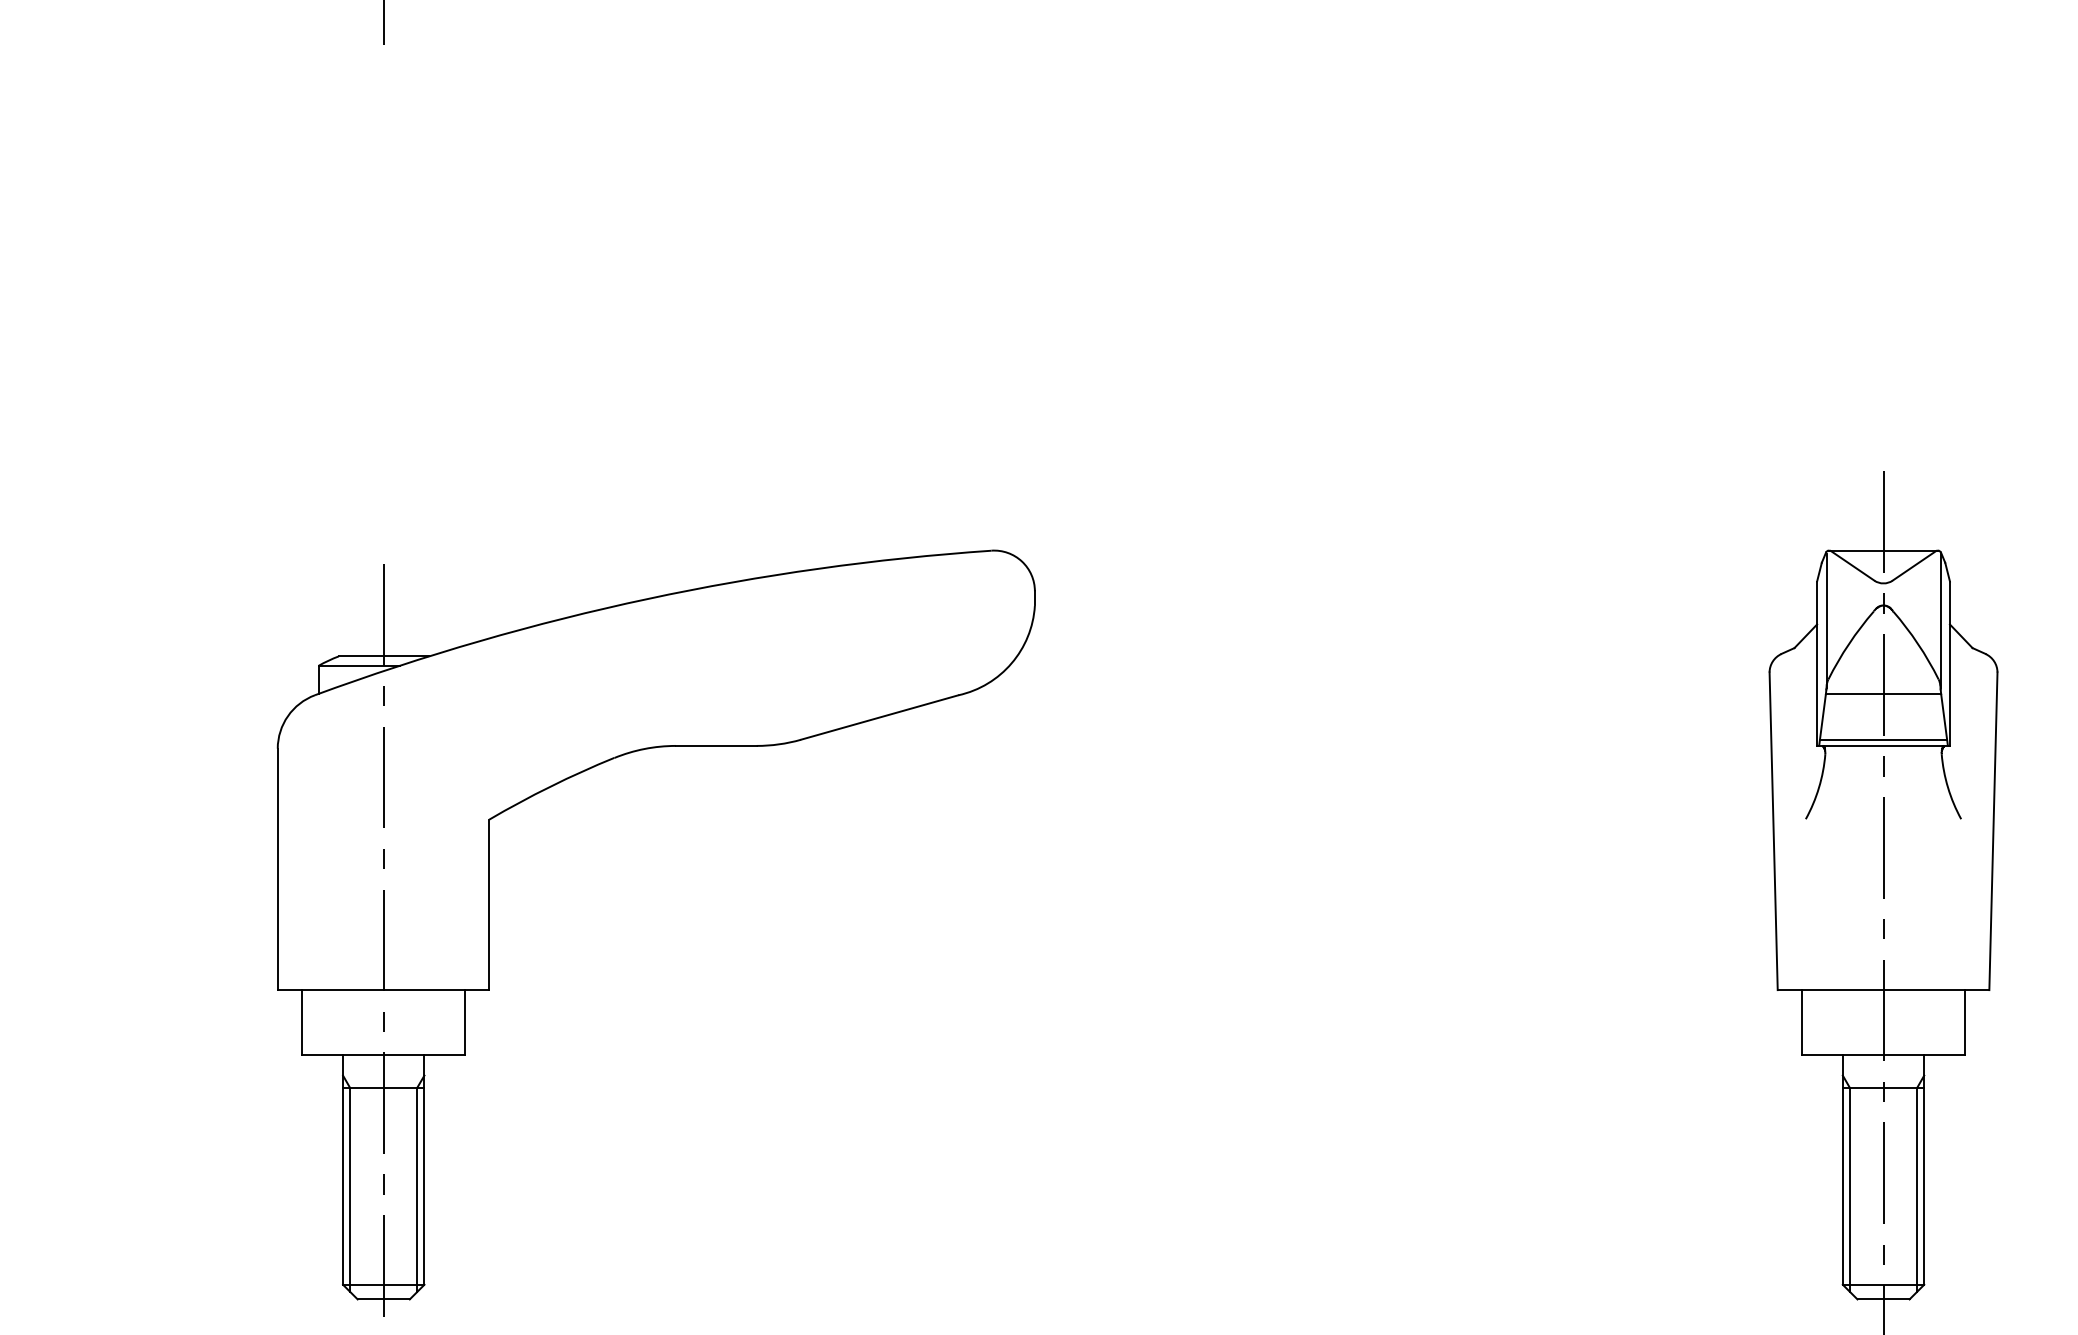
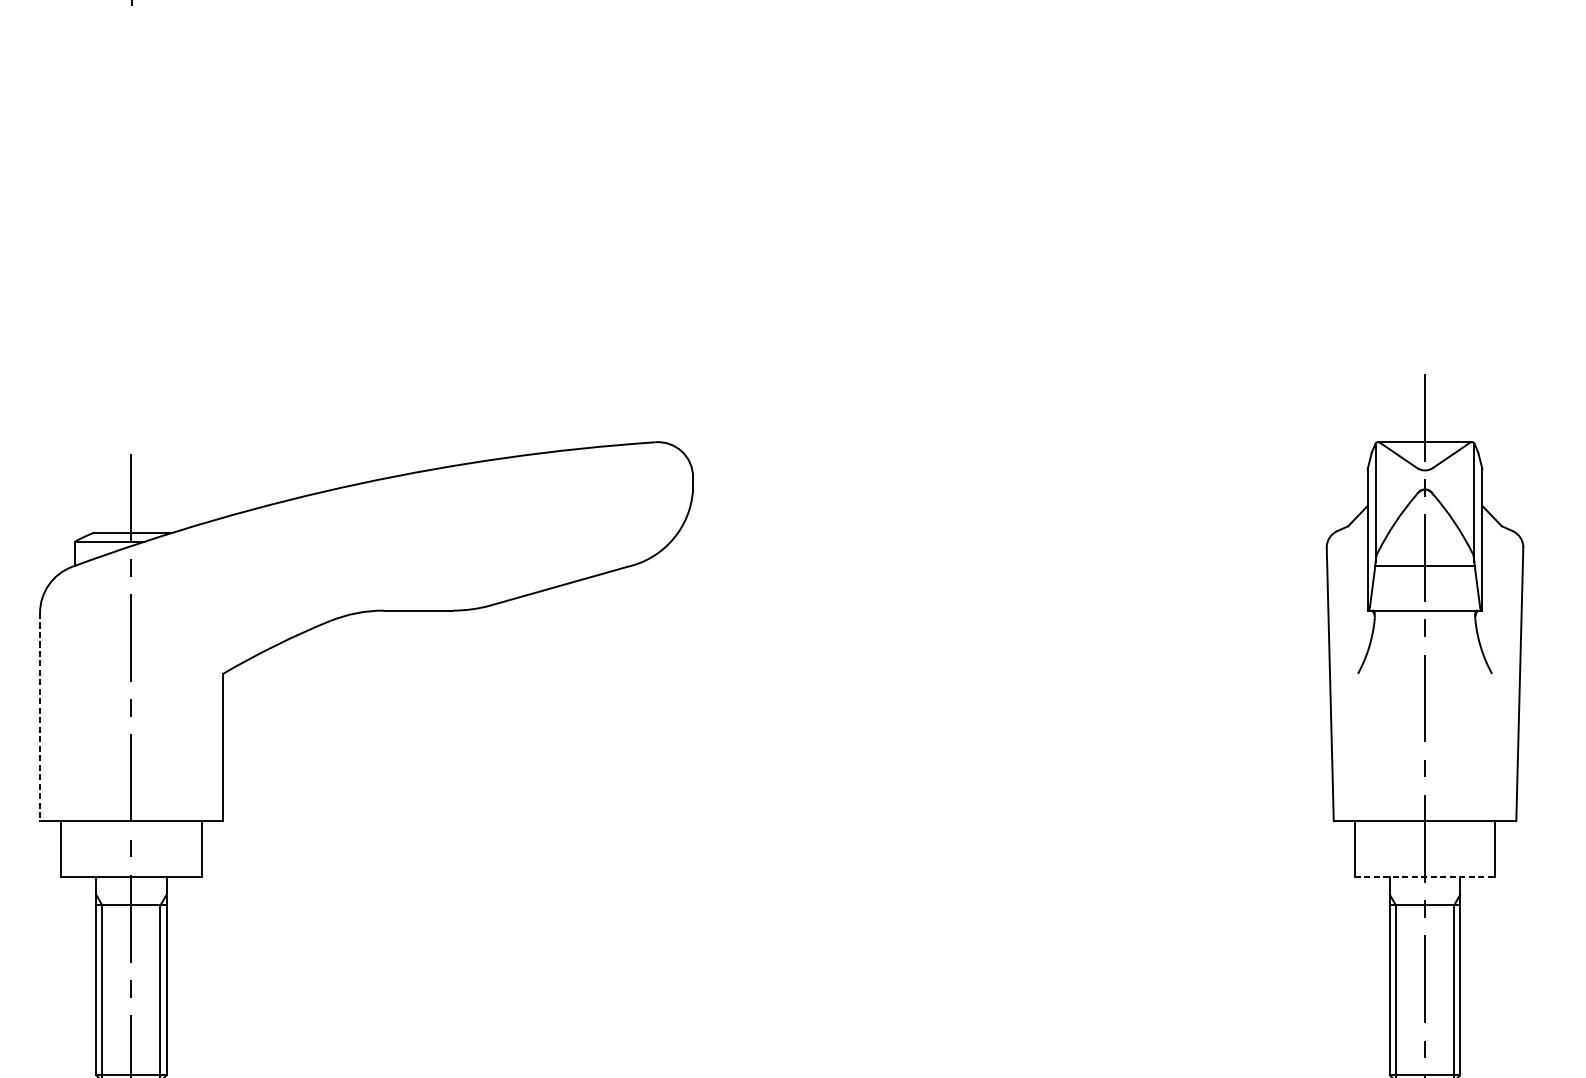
line: (1883, 740) -> (1425, 605), removed
line: (277, 869) -> (39, 717), solid -> dashed
line: (1884, 1055) -> (1425, 877), solid -> dashed

